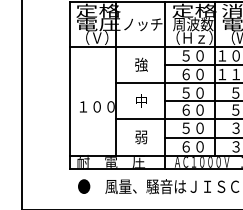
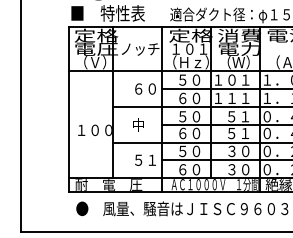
text: (192, 23) -> (189, 48), 周波数 -> １０１
text: (146, 64) -> (143, 88), 強 -> ６０
text: (146, 136) -> (143, 159), 弱 -> ５１

